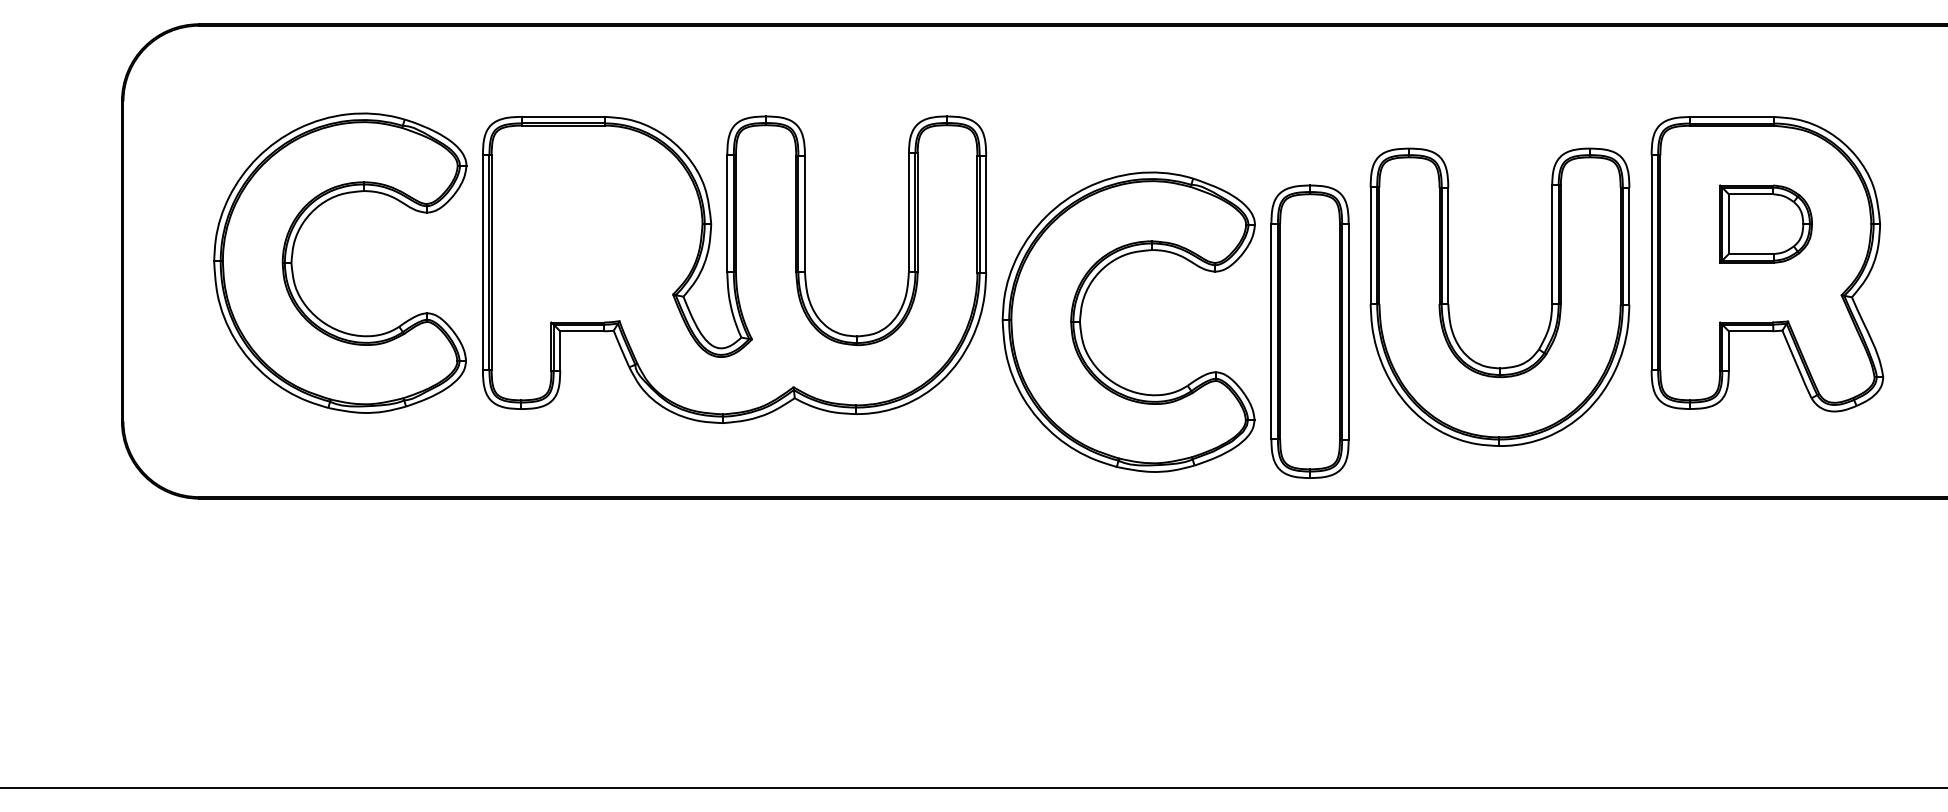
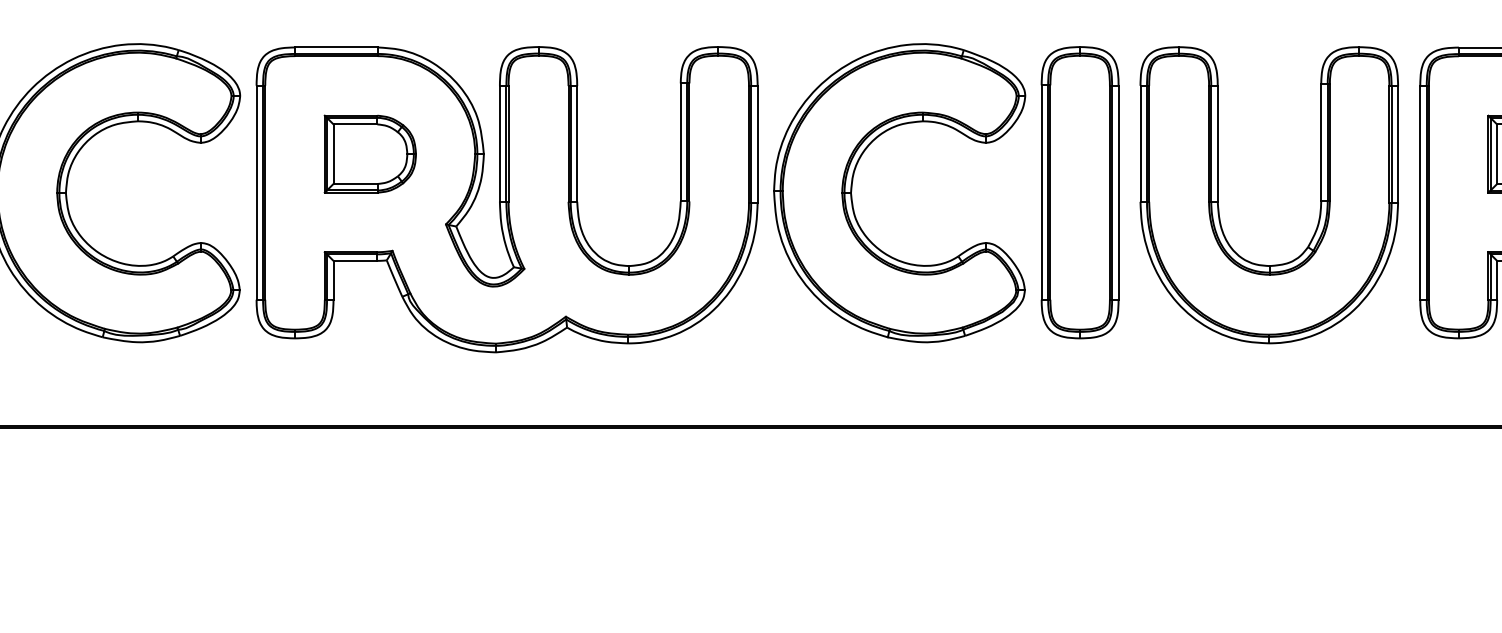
part: (596, 223) -> (369, 153), added
part: (1449, 304) -> (1218, 202), moved
part: (1081, 318) -> (852, 189), moved
part: (1309, 331) -> (1079, 192), moved

